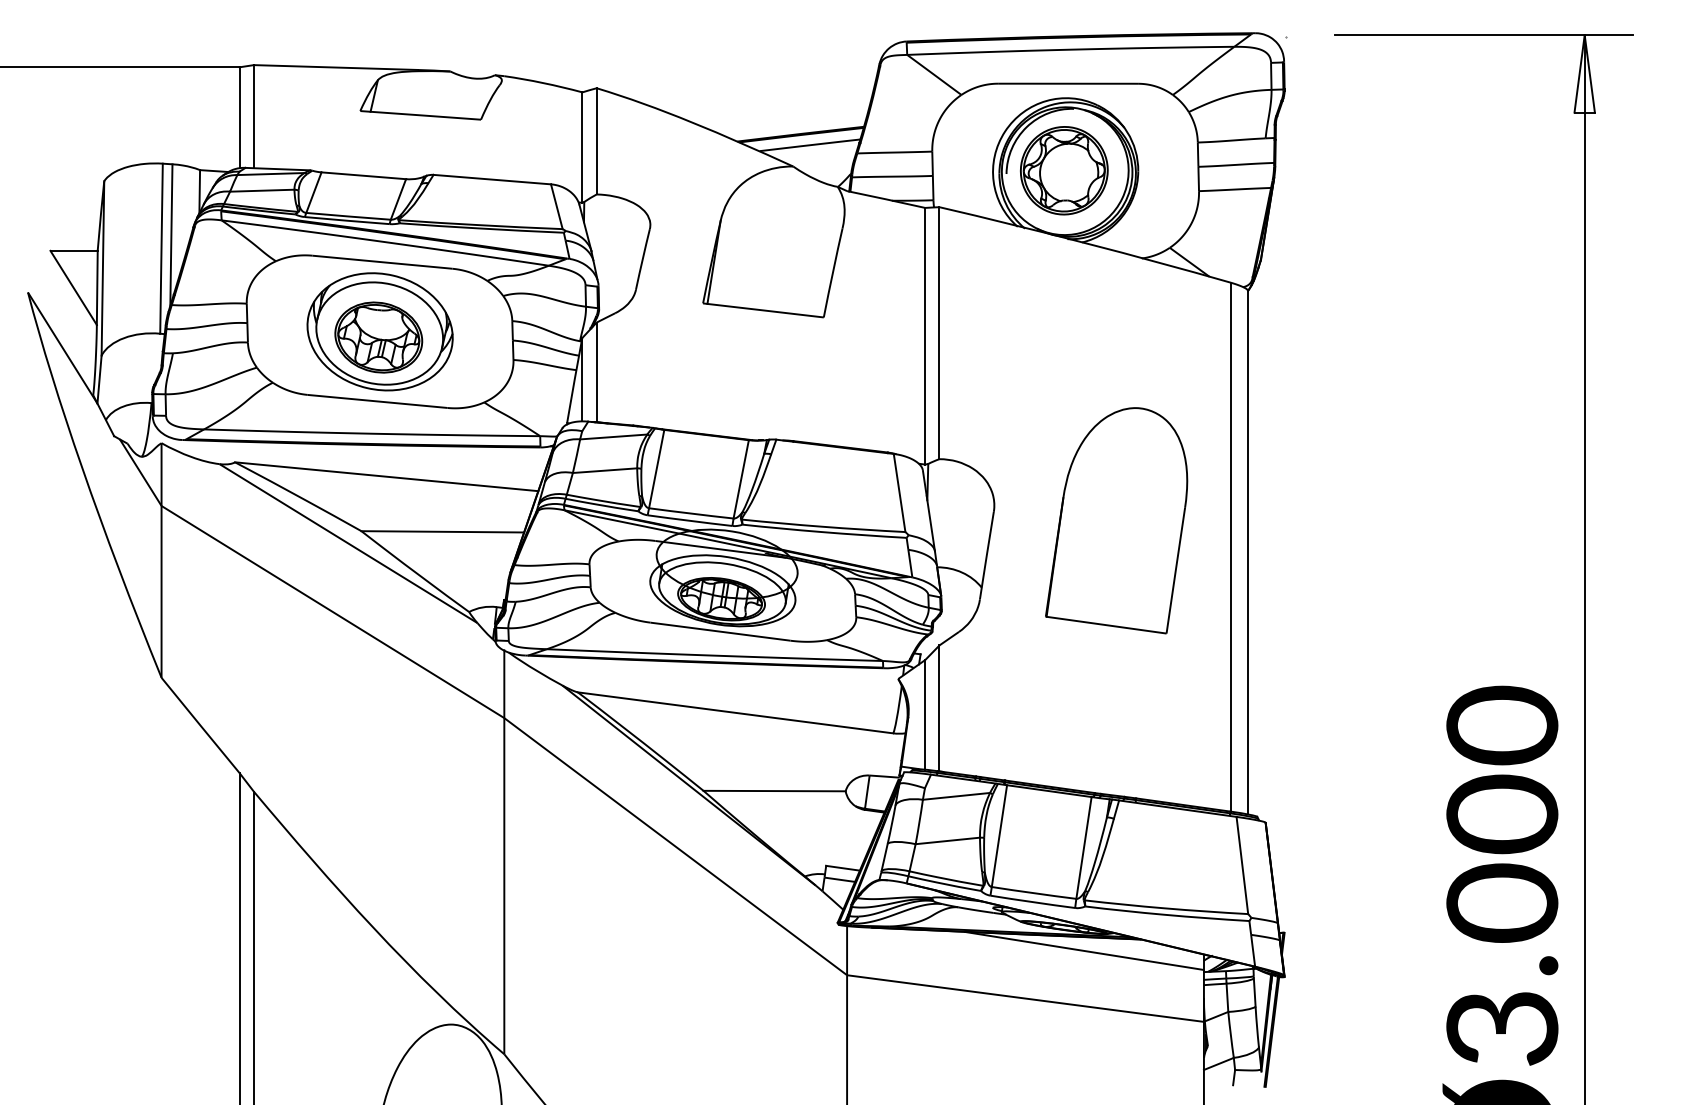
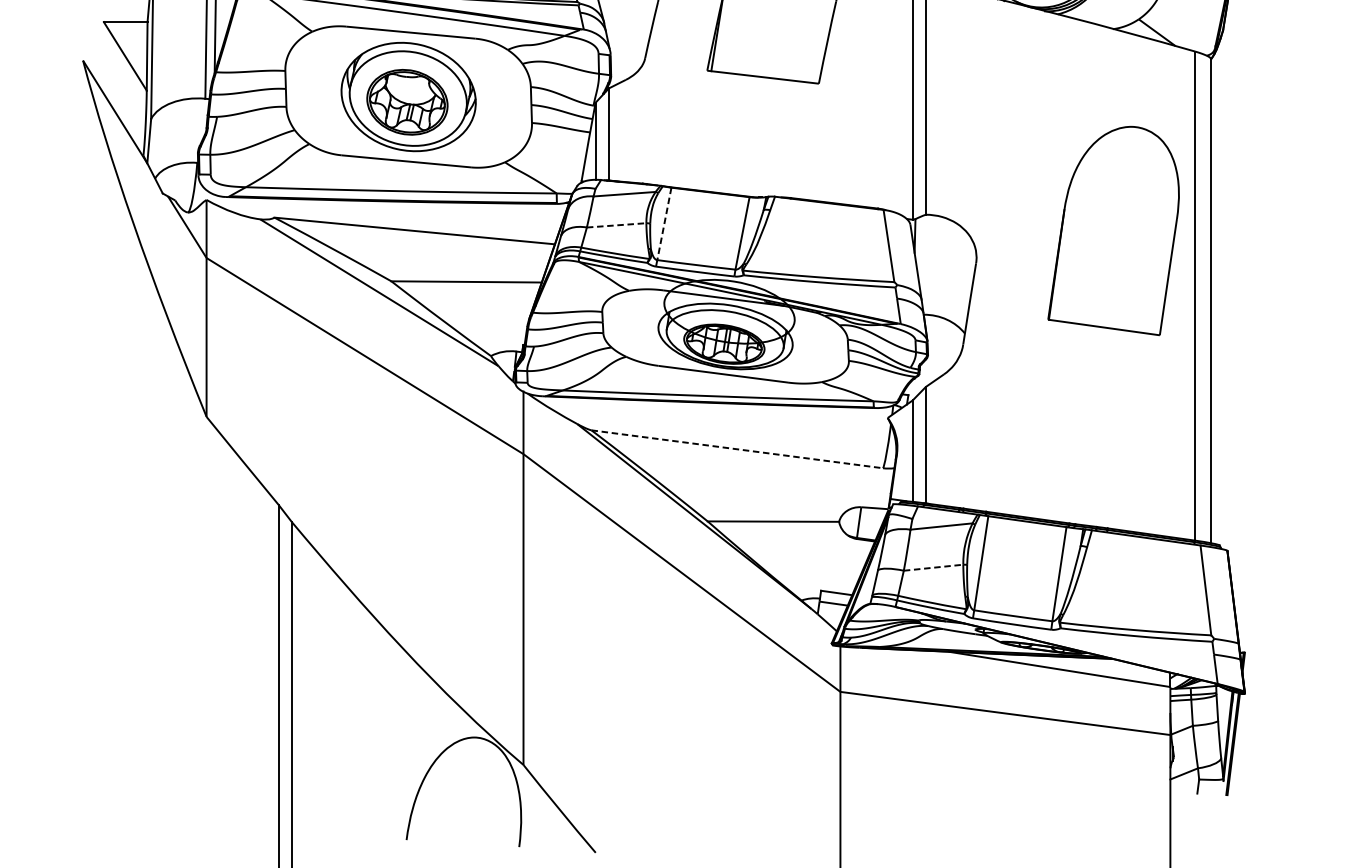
line: (656, 469) -> (664, 224), solid -> dashed
line: (605, 470) -> (617, 225), solid -> dashed
part: (1116, 520) -> (1113, 230), moved
line: (735, 712) -> (737, 448), solid -> dashed
line: (948, 840) -> (934, 567), solid -> dashed

